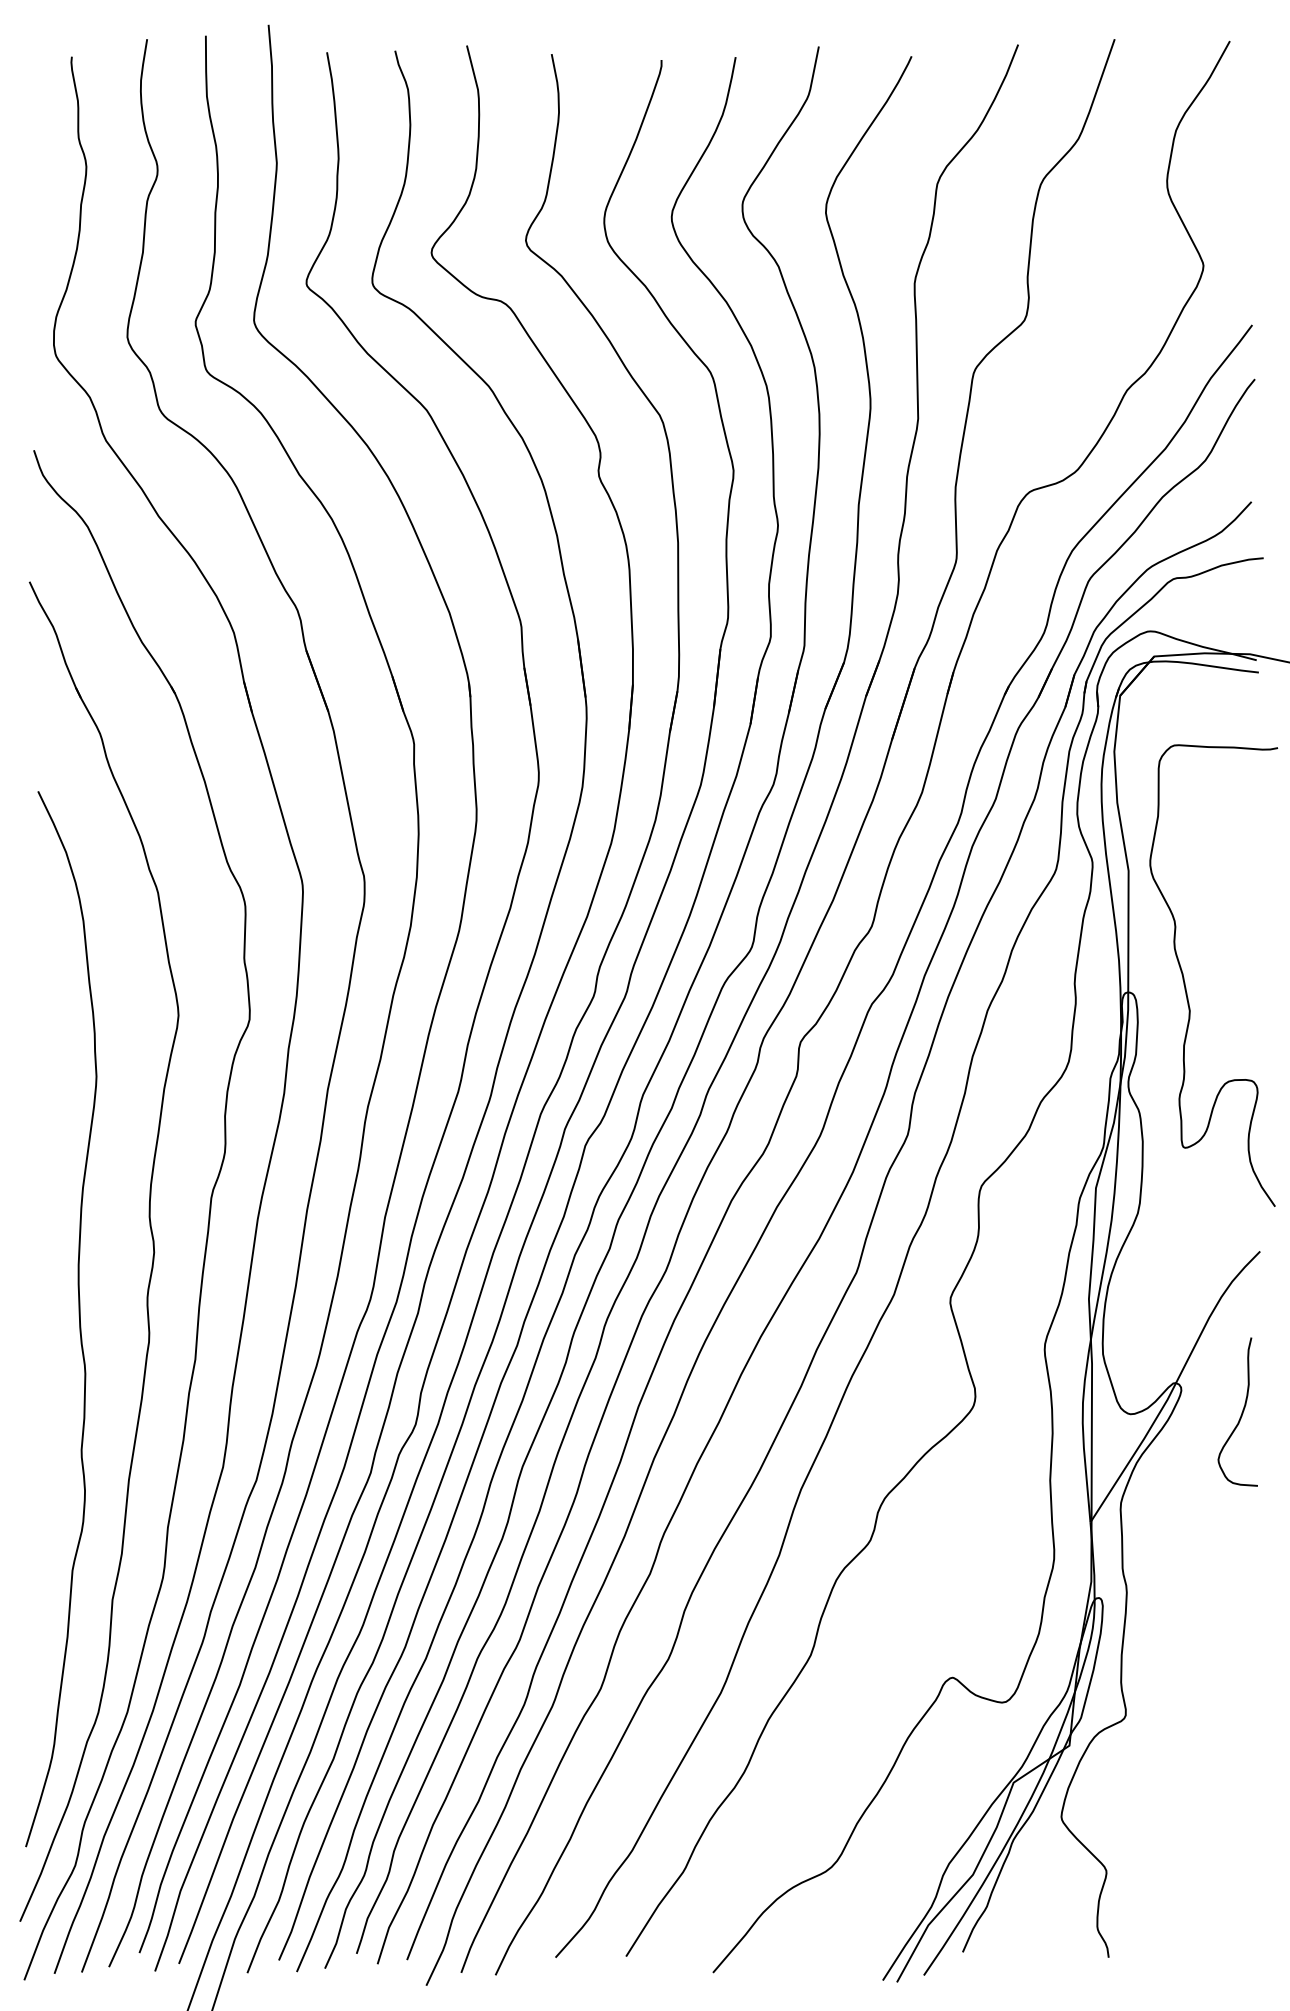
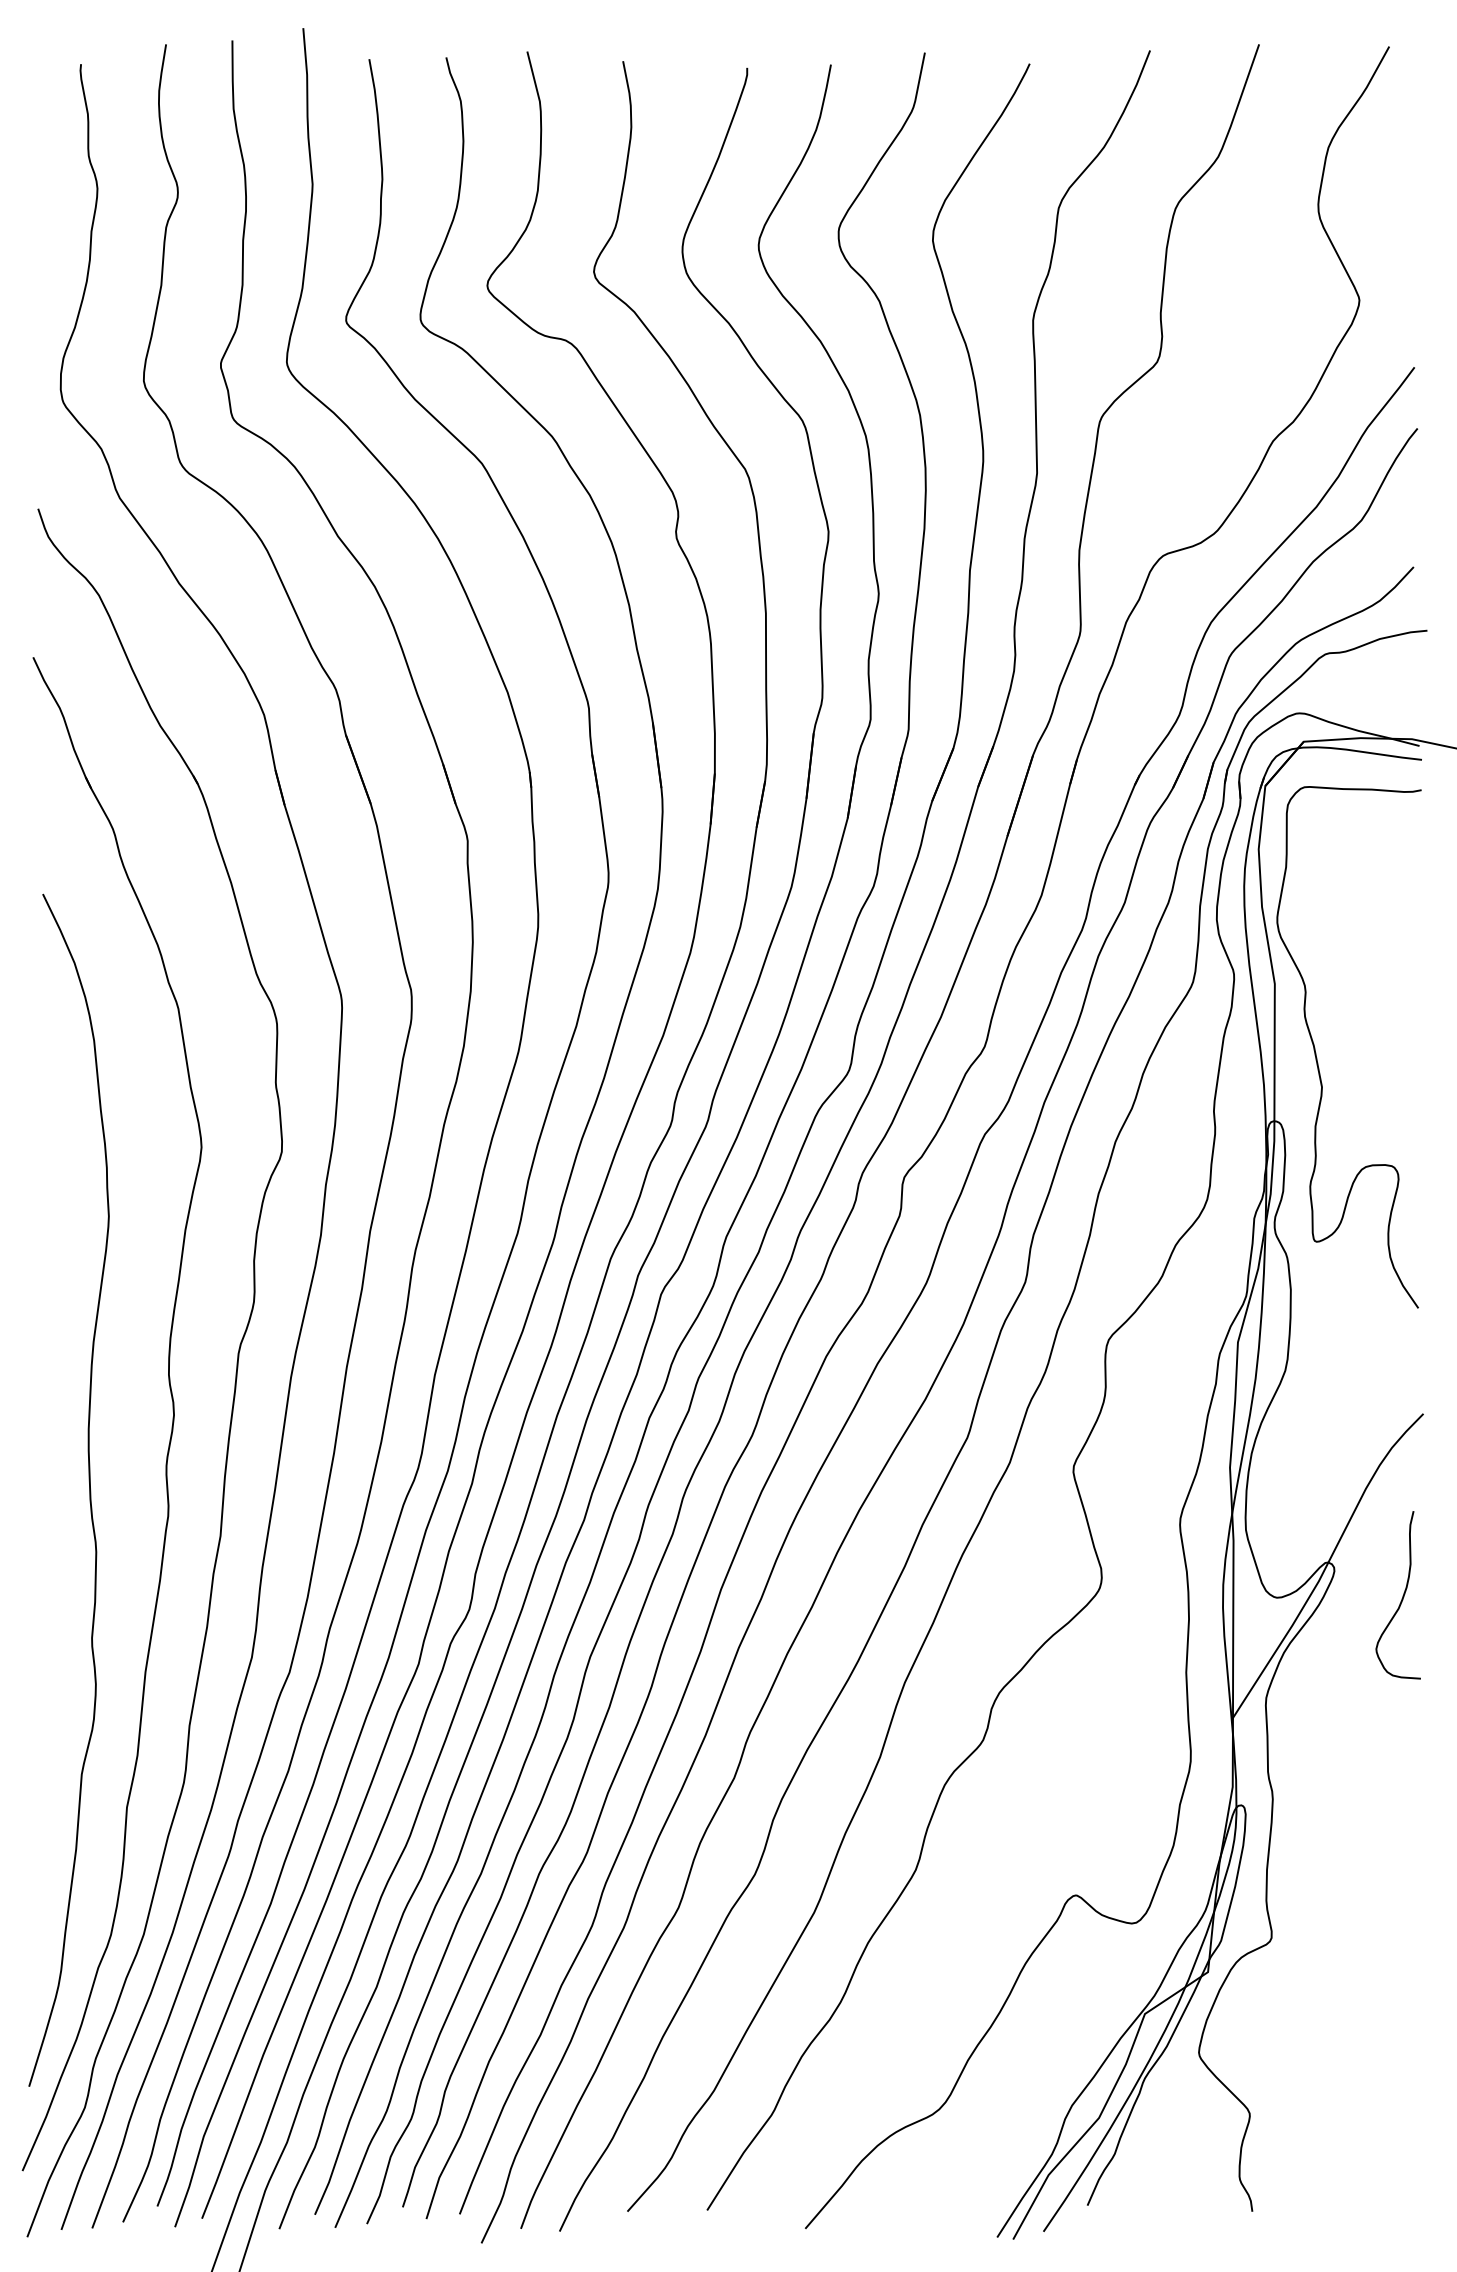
curve: (1184, 980) -> (1316, 1052), moved

